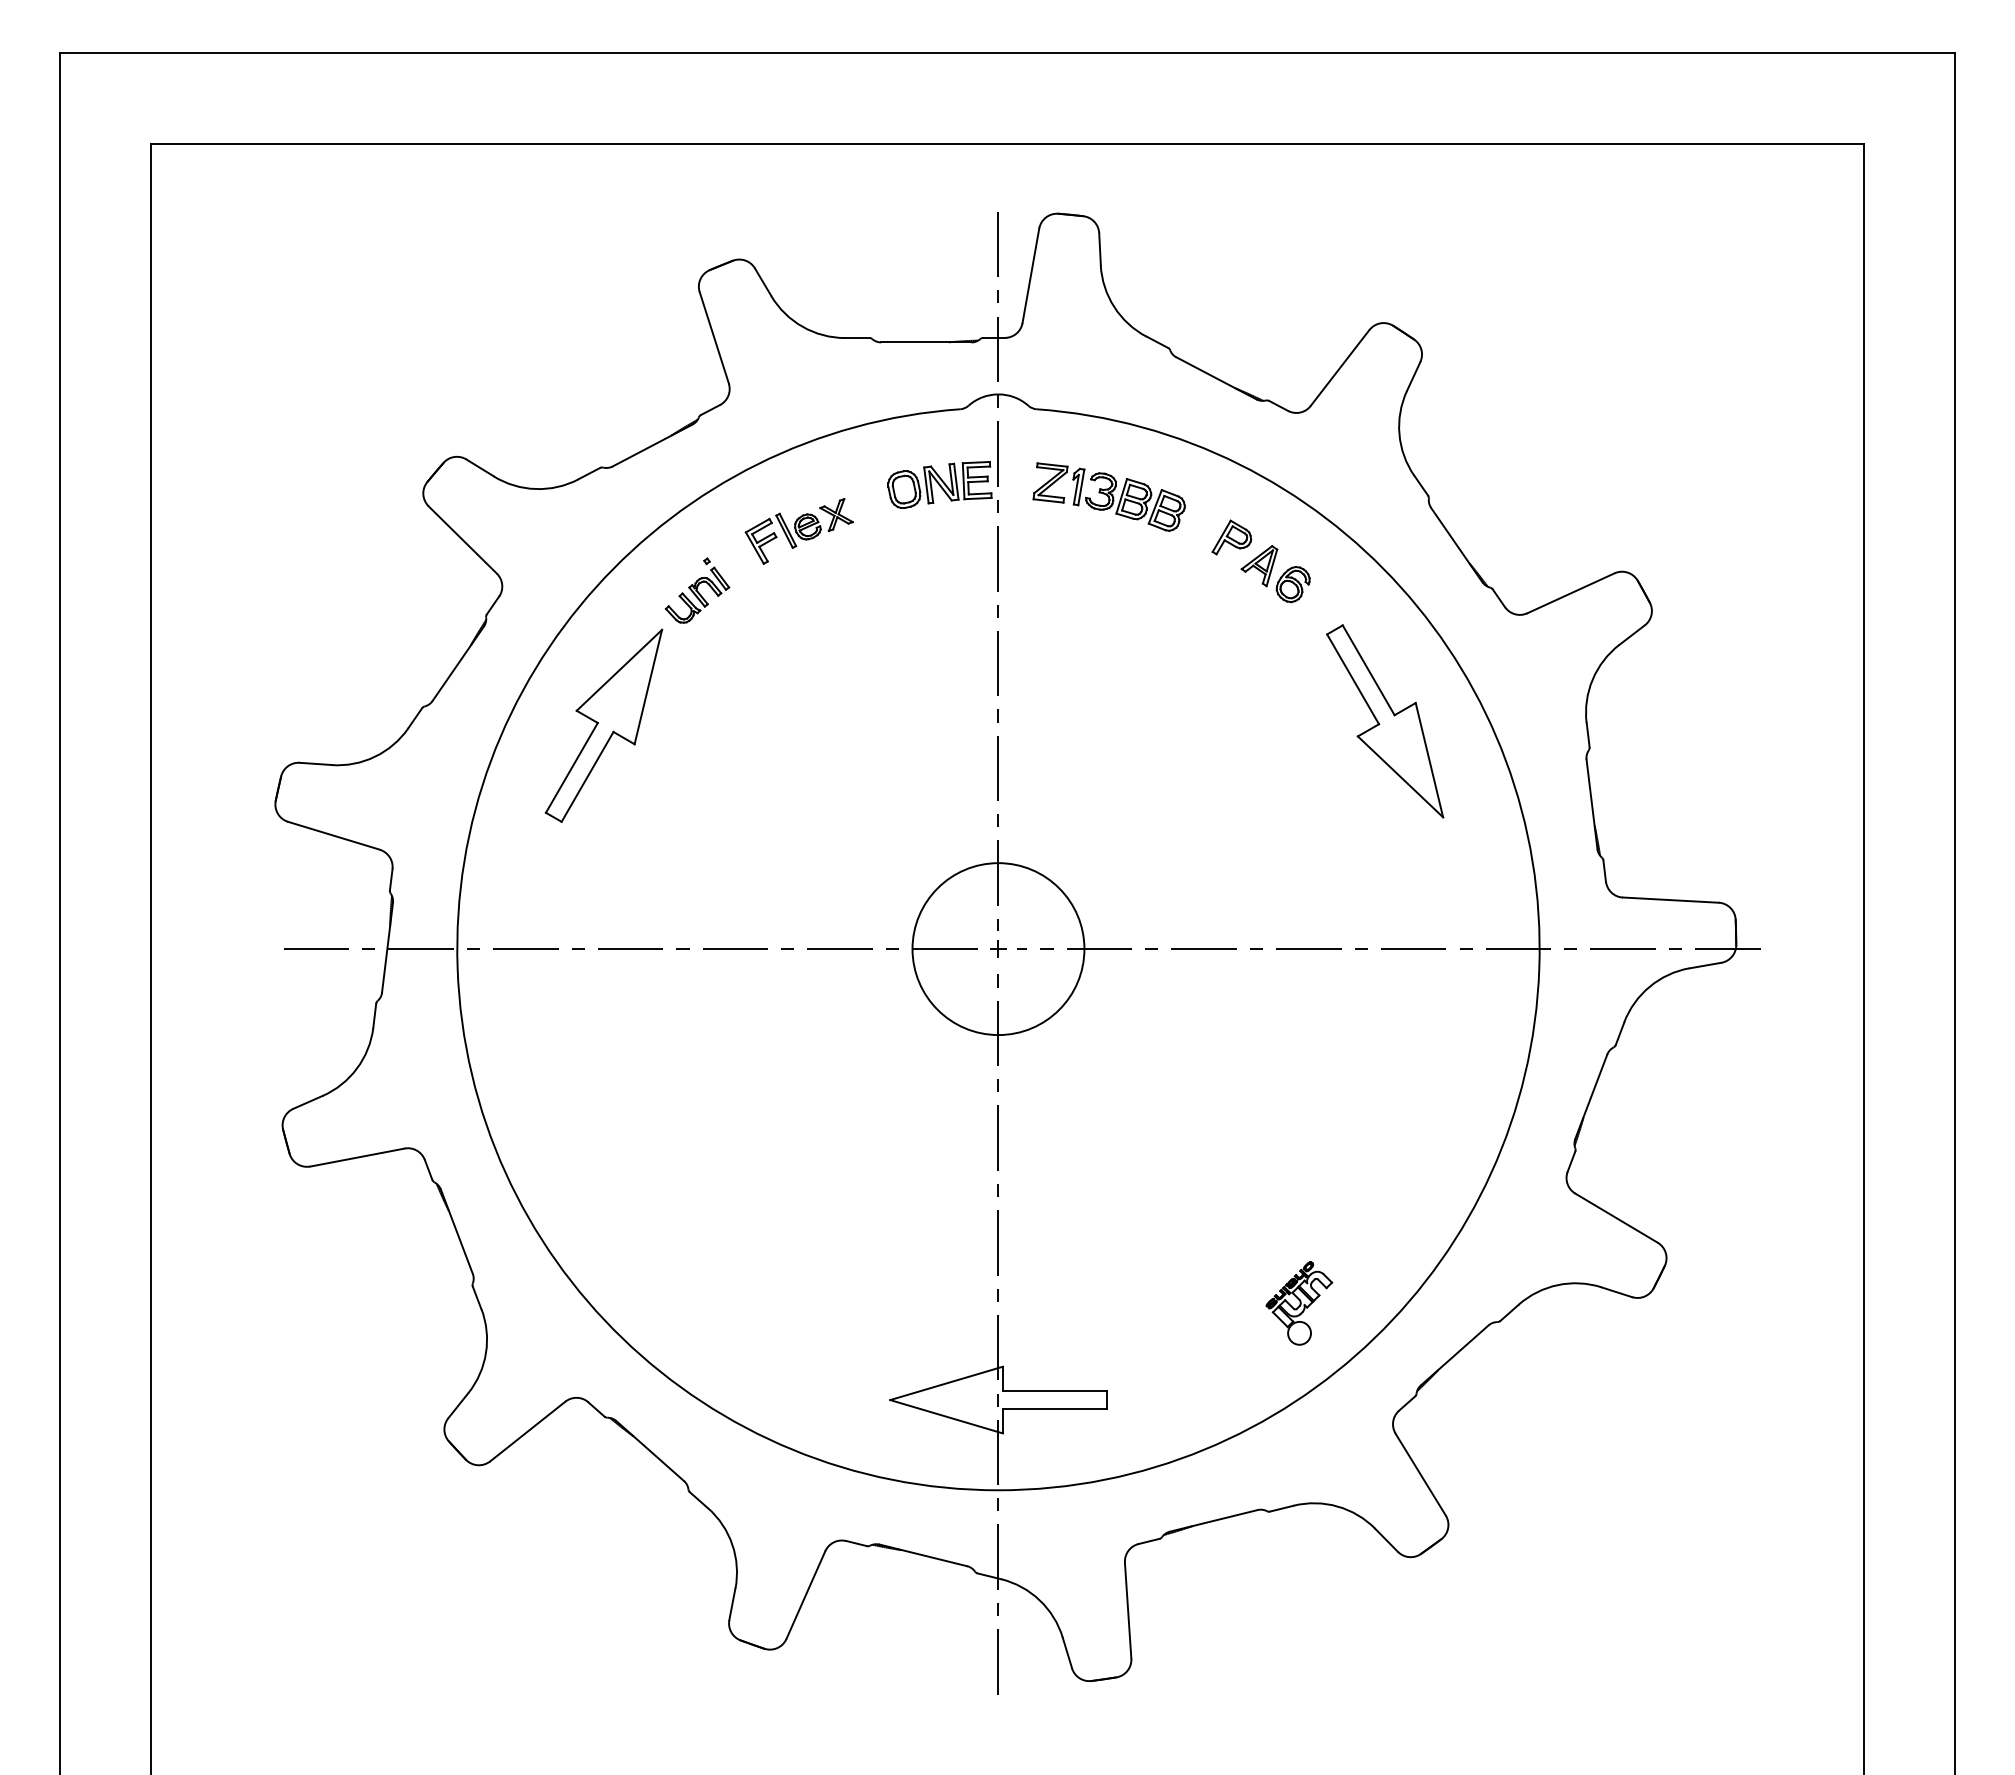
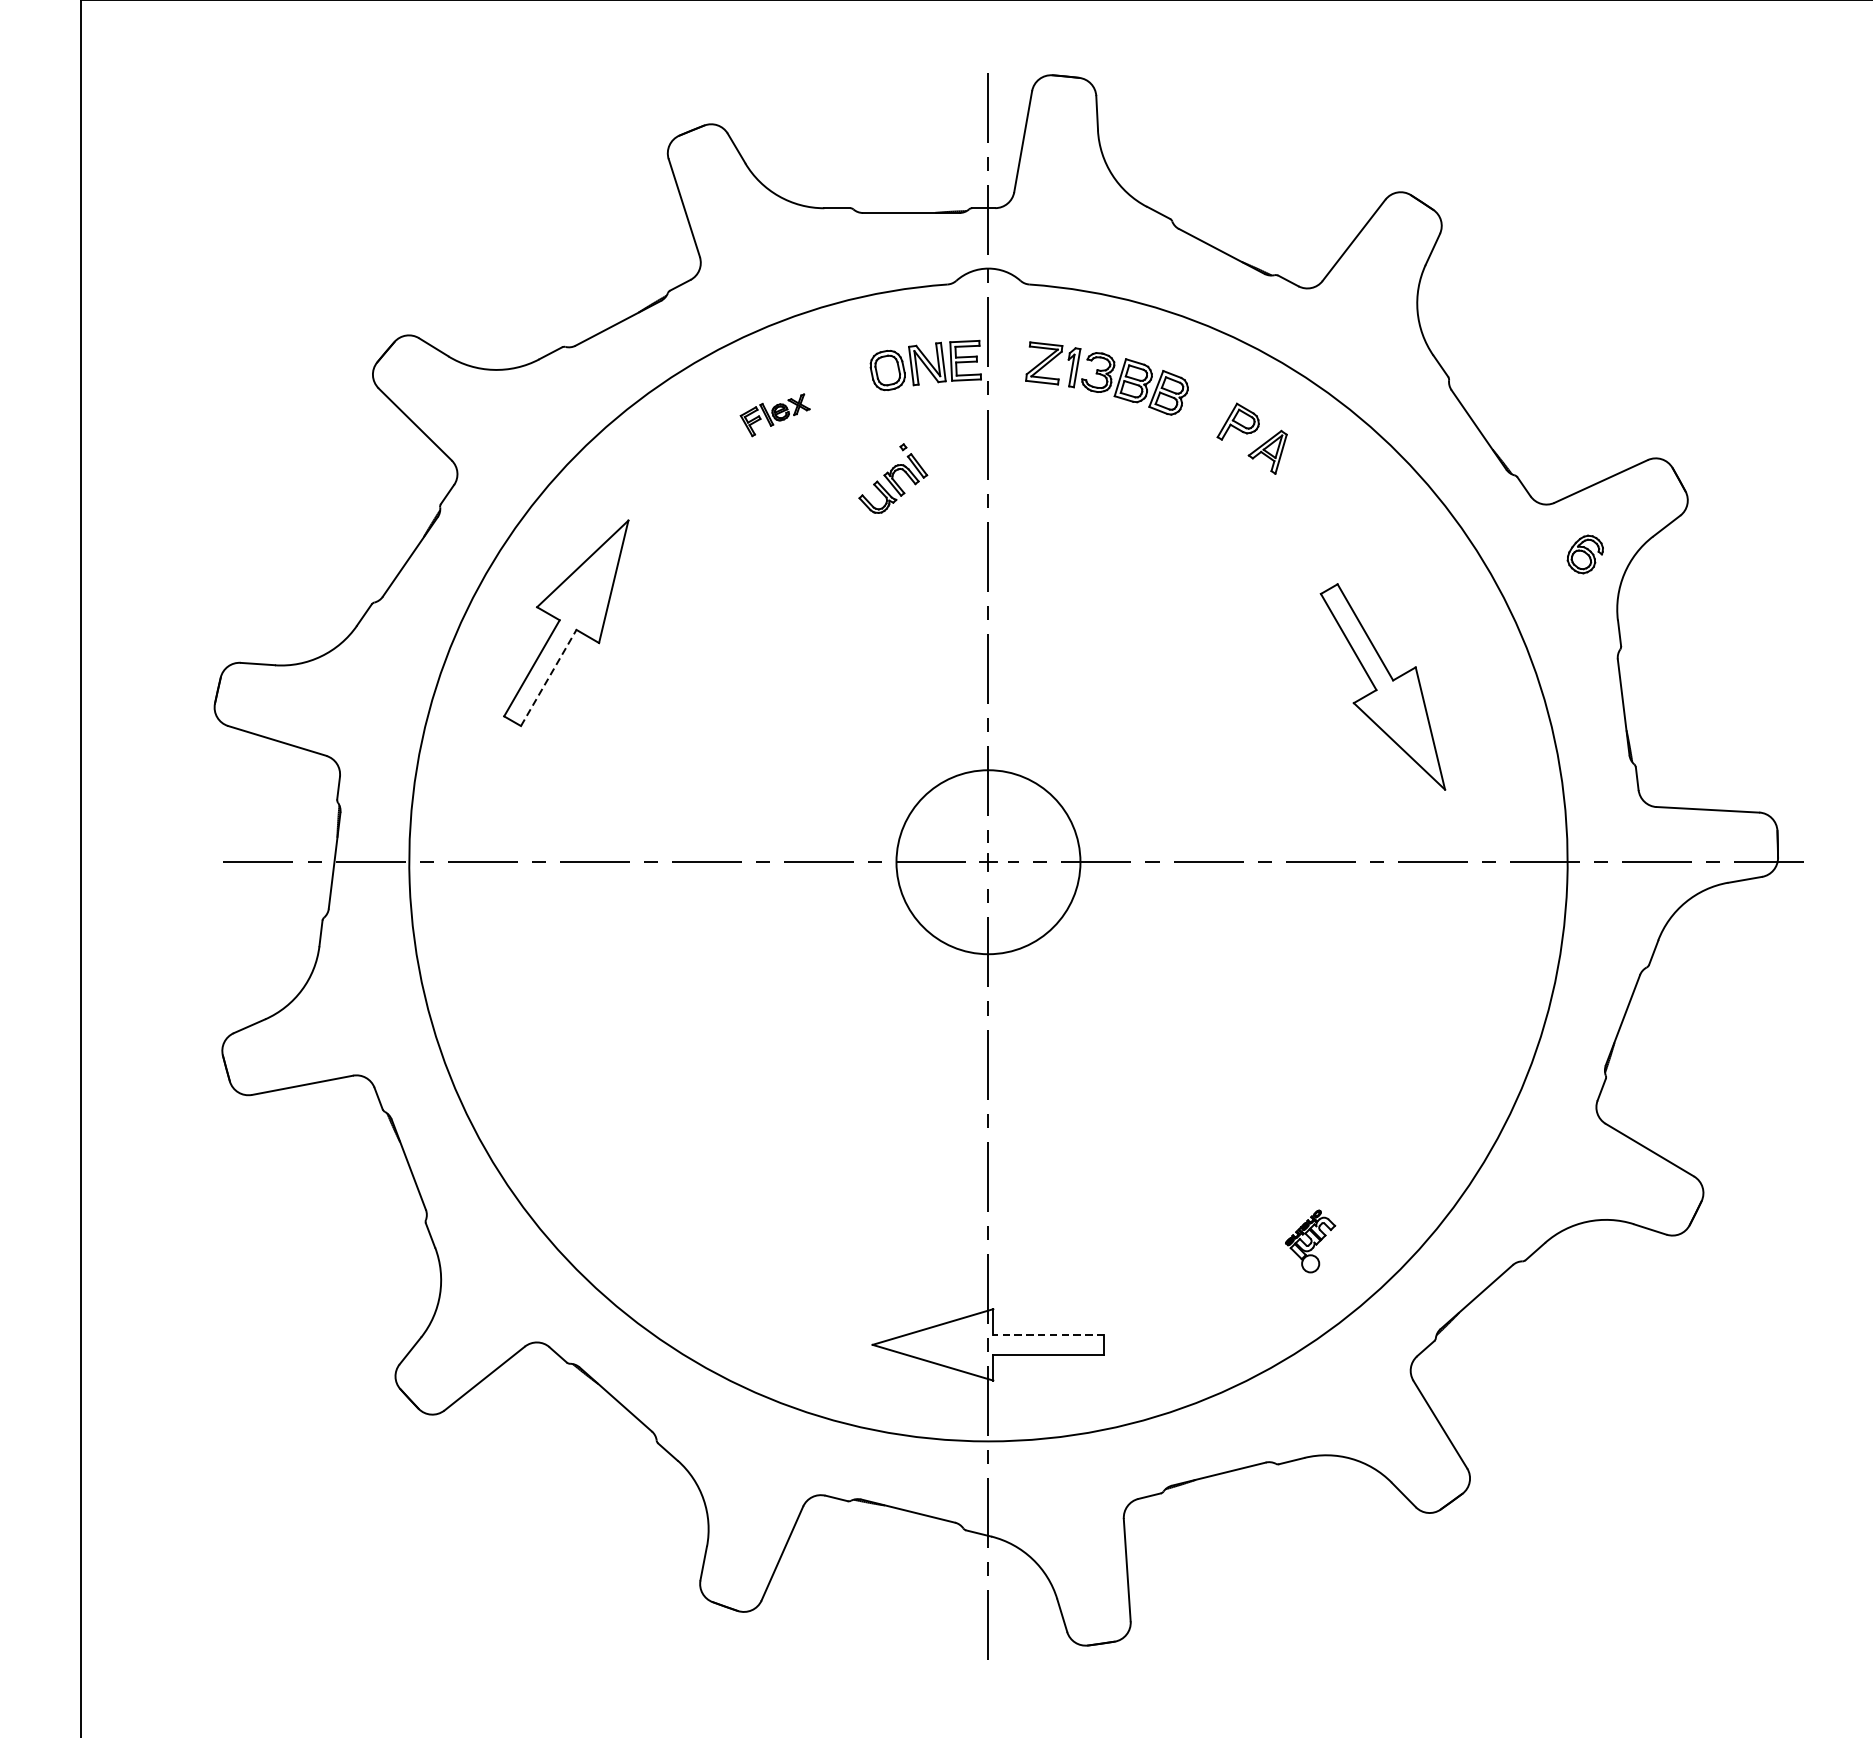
part: (798, 531) -> (774, 415), size x0.6
part: (1292, 584) -> (1584, 554), moved
part: (697, 590) -> (893, 478), moved
part: (1385, 721) -> (1383, 687), moved
line: (587, 776) -> (548, 677), solid -> dashed
part: (1299, 1303) -> (1310, 1241), size x0.7
line: (1054, 1391) -> (1048, 1335), solid -> dashed

